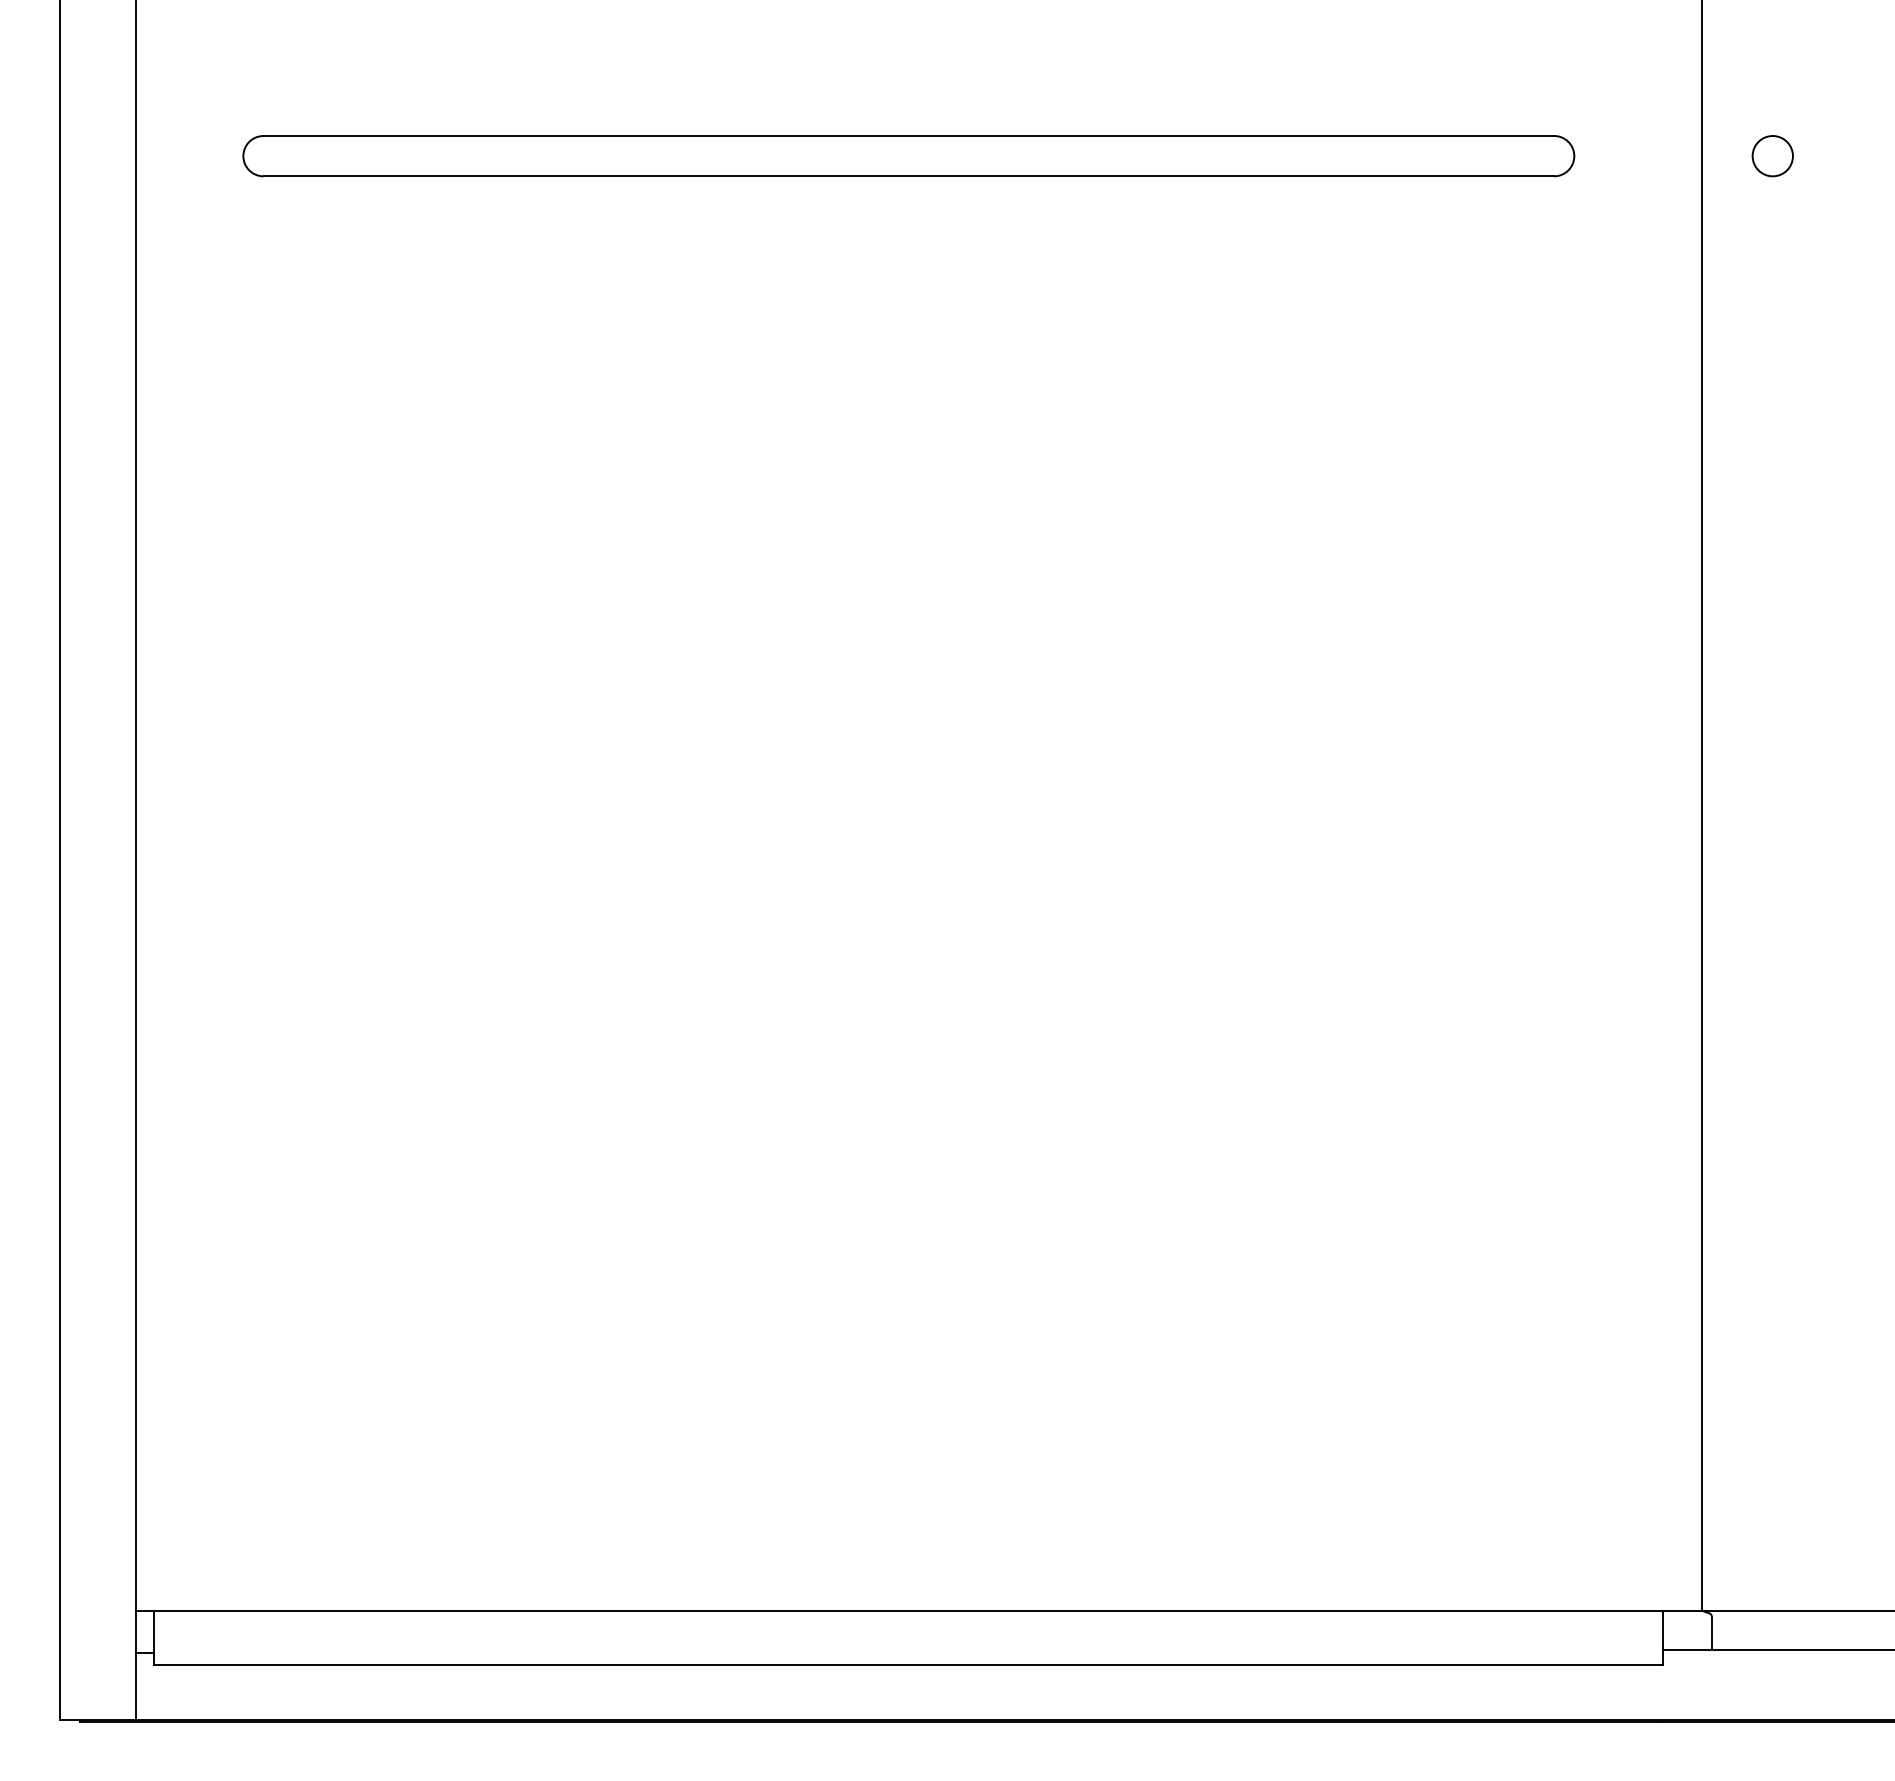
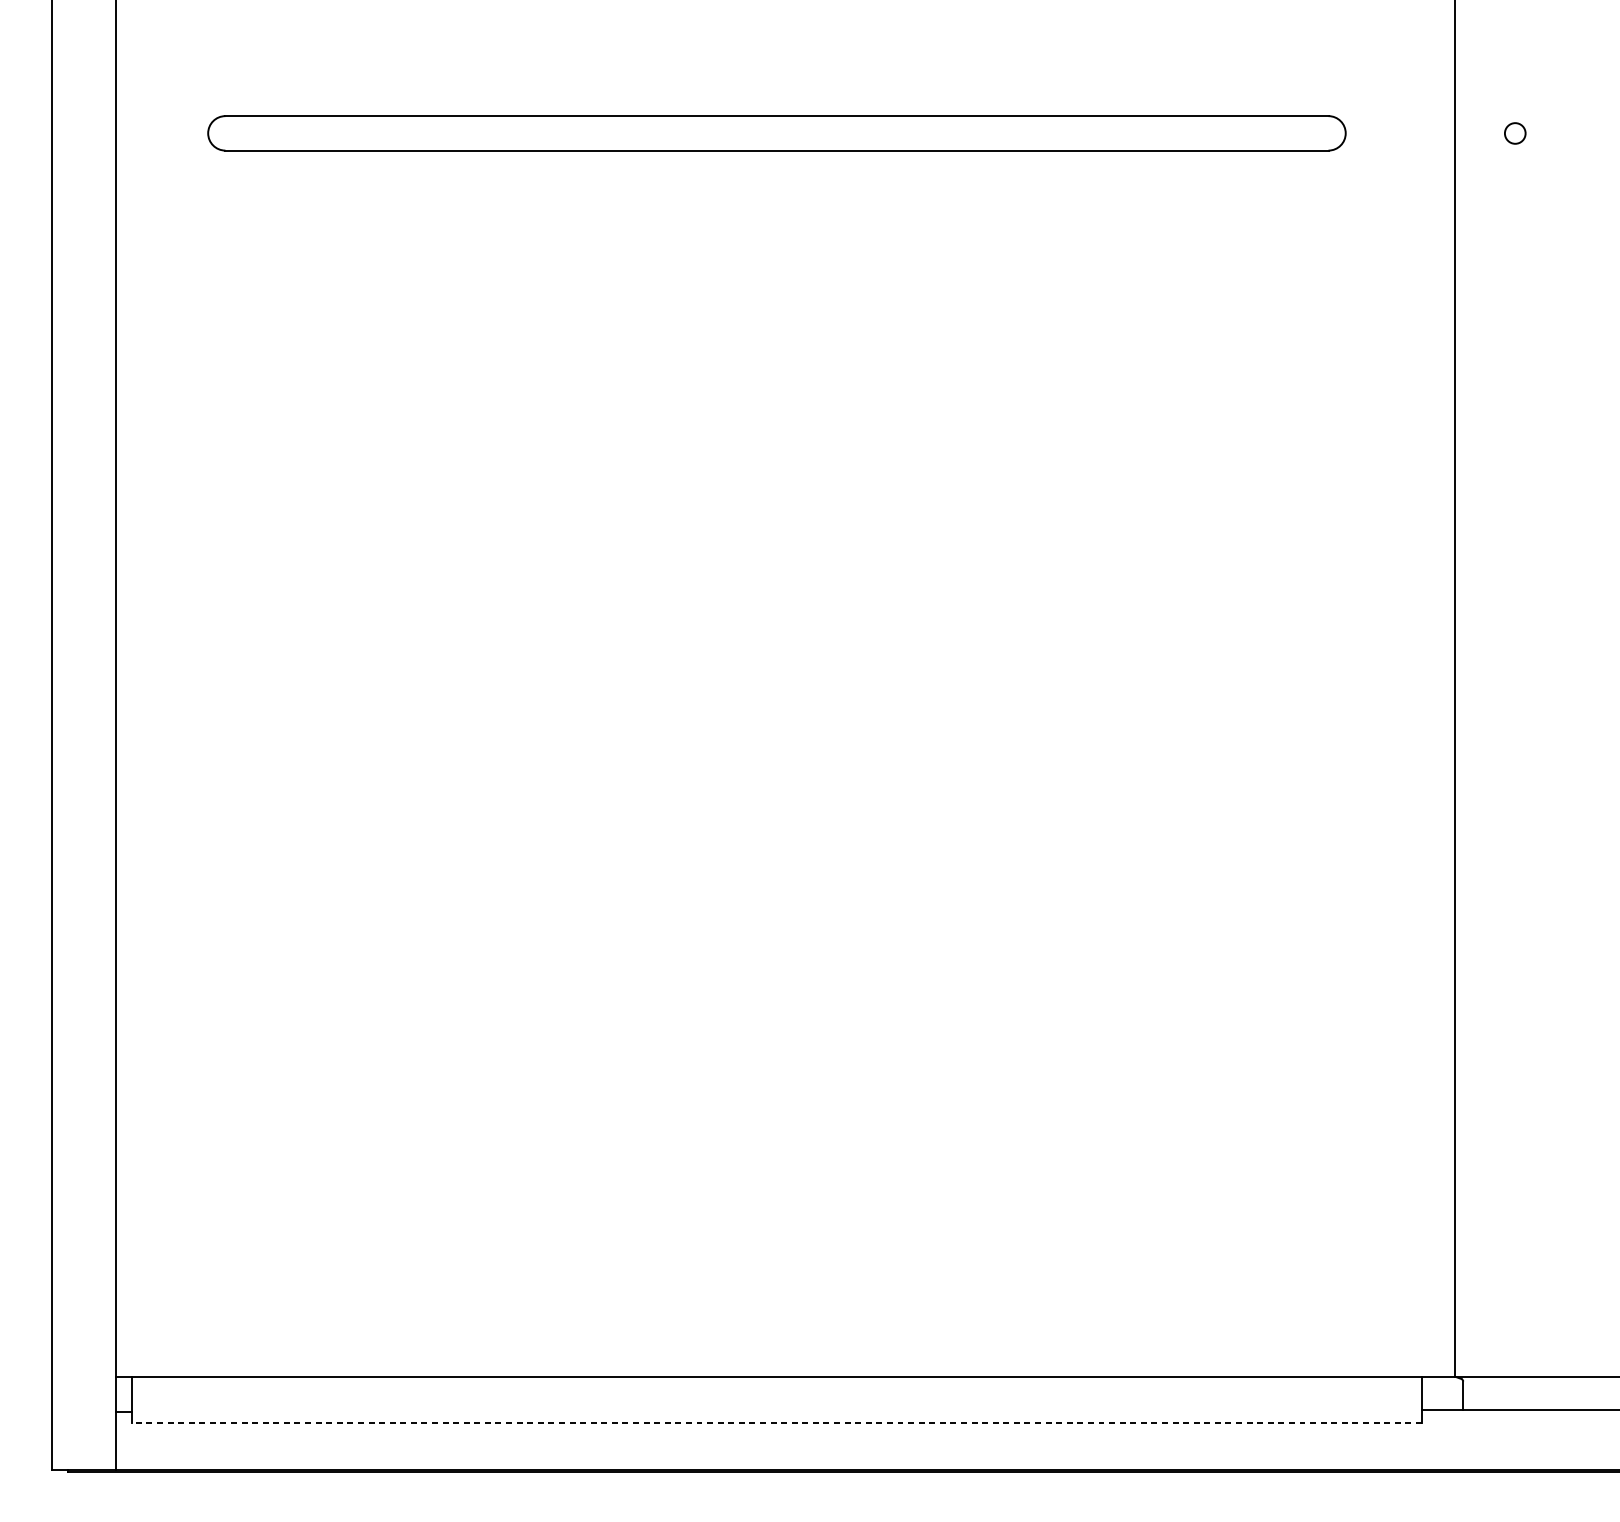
circle: (1772, 156) -> (1515, 133), size x0.6
line: (908, 1665) -> (776, 1423), solid -> dashed

